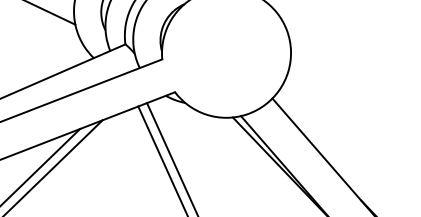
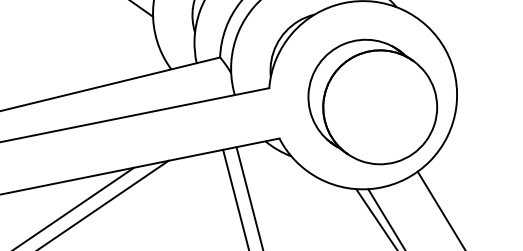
part: (233, 56) -> (372, 101), added

